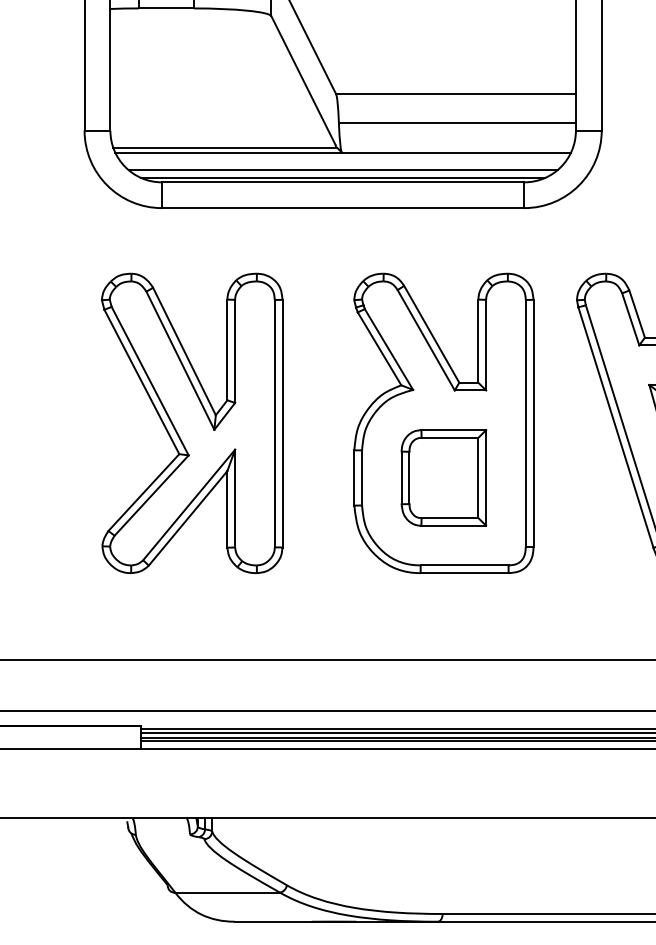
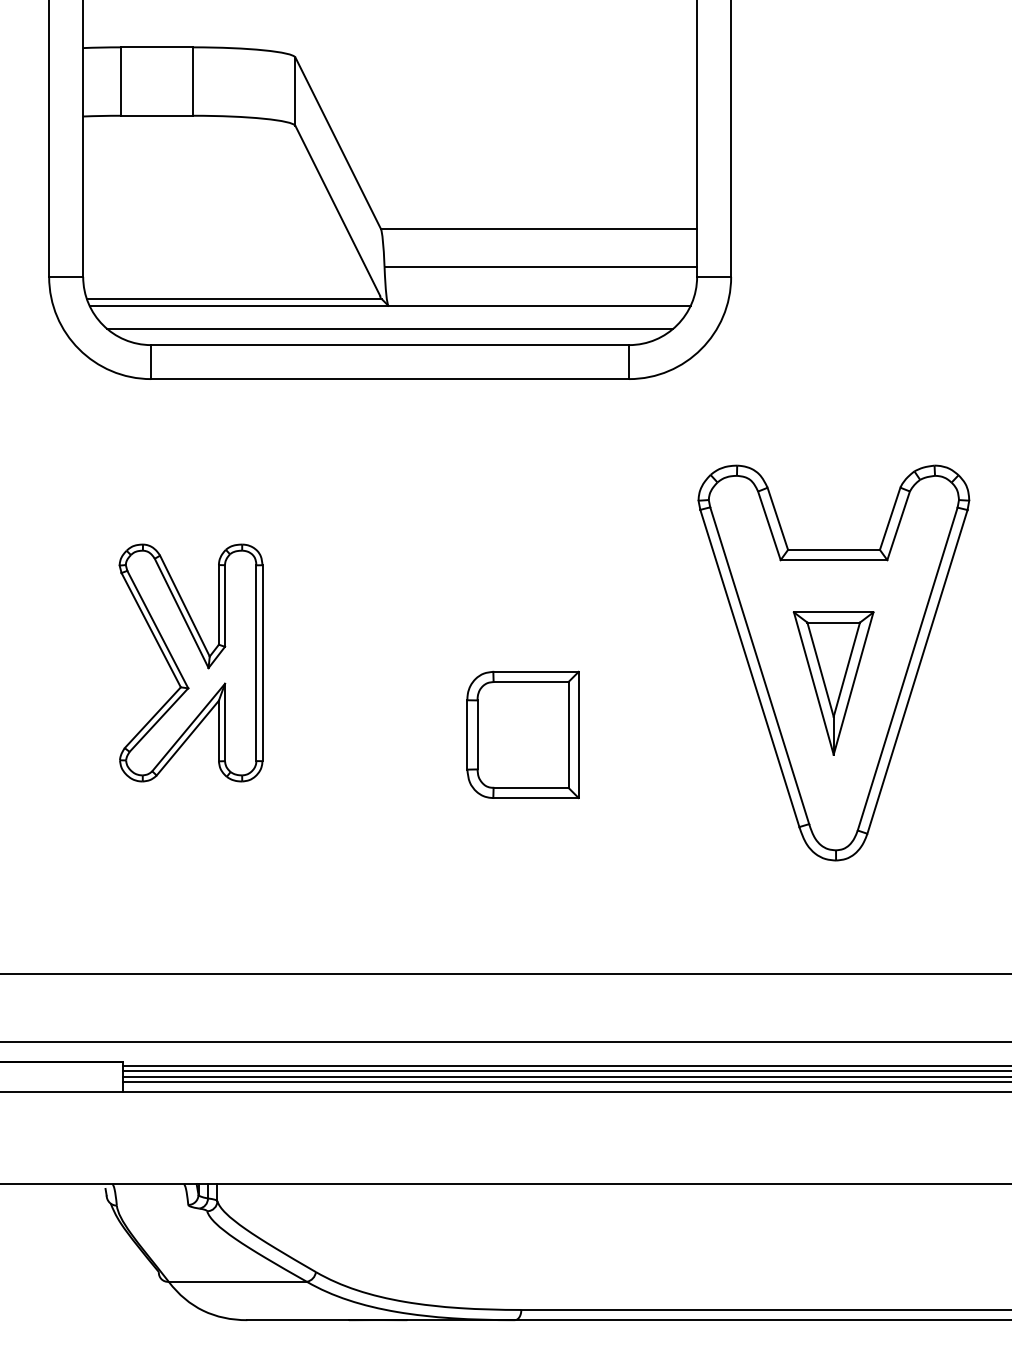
line: (342, 178) -> (389, 339), removed
part: (191, 423) -> (190, 662), size x0.6
part: (443, 423) -> (522, 662), removed

